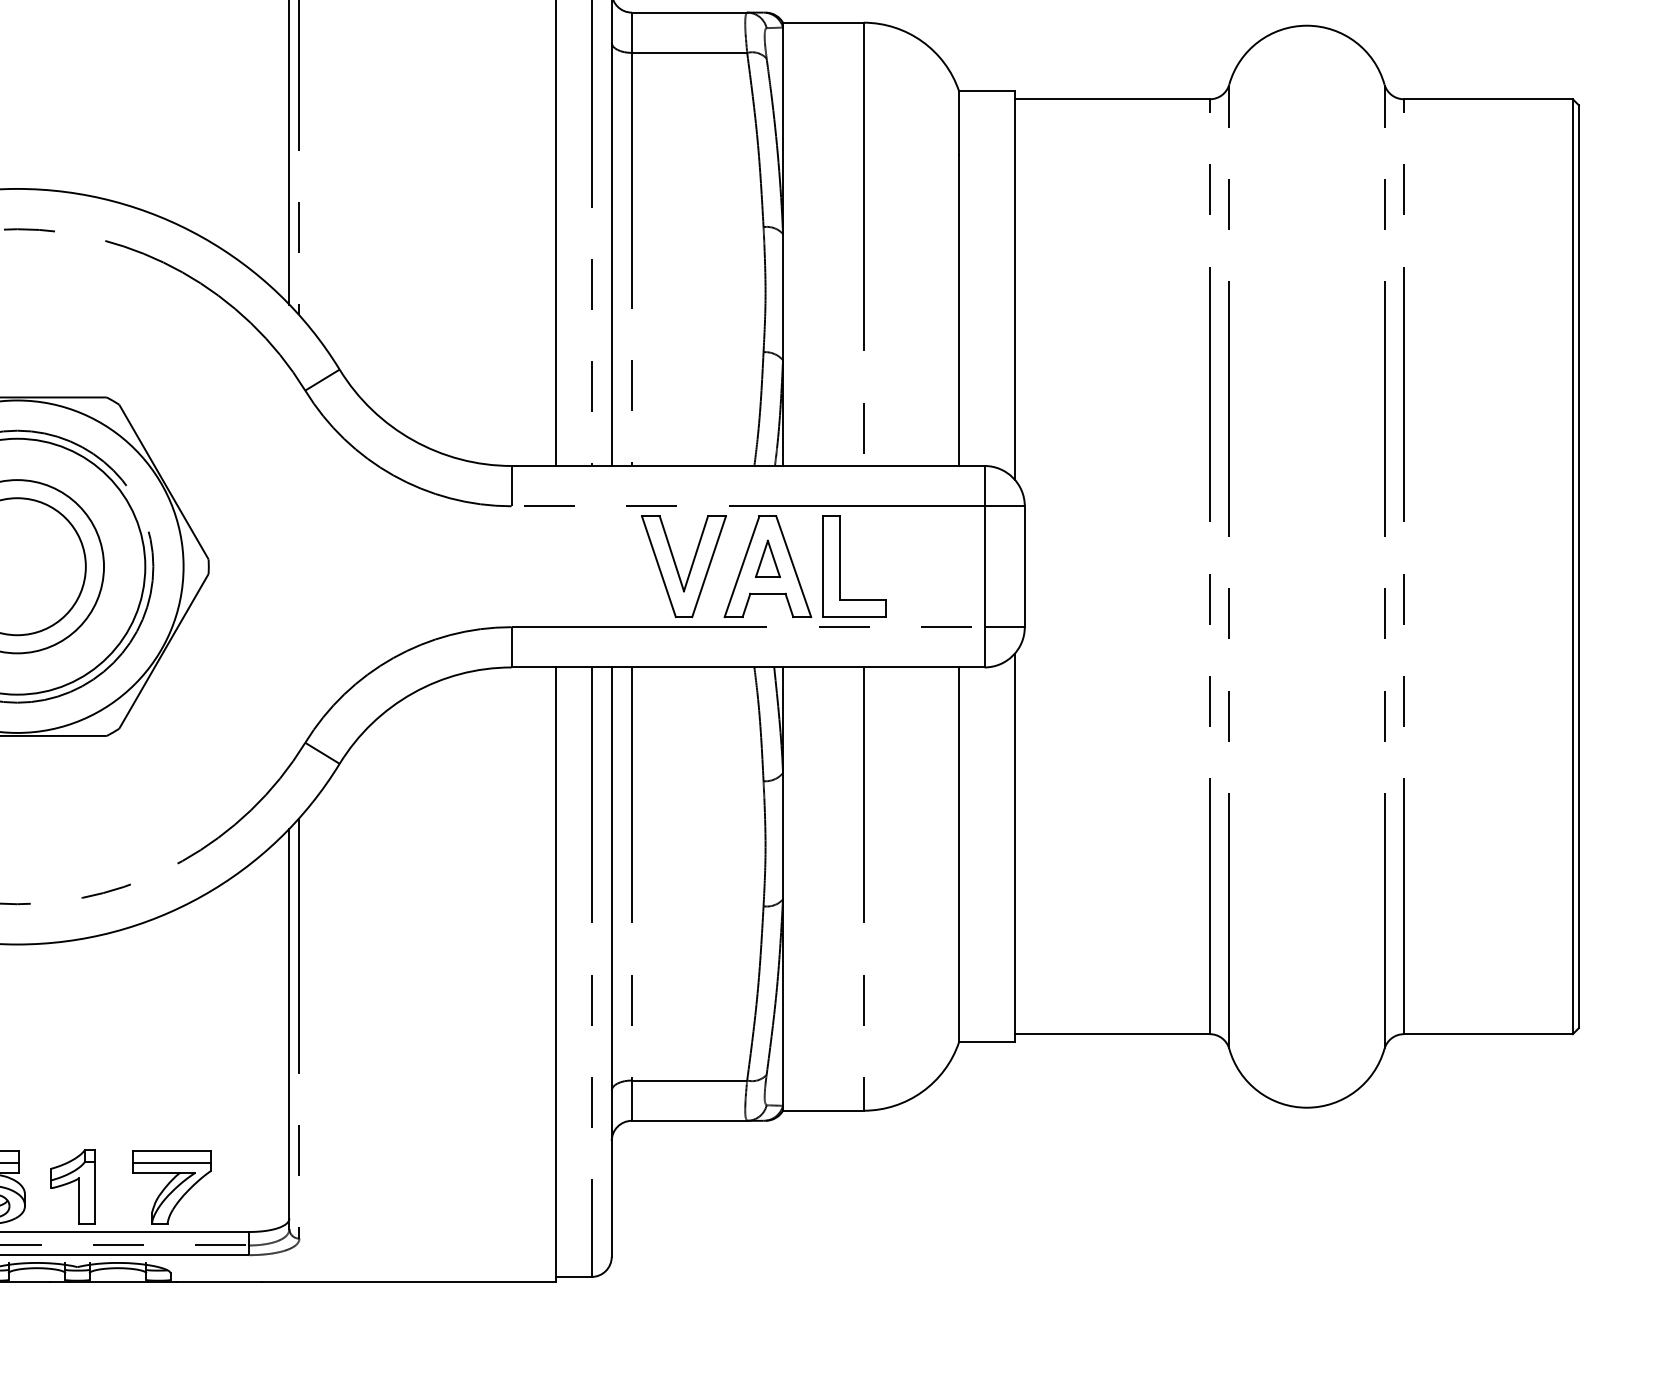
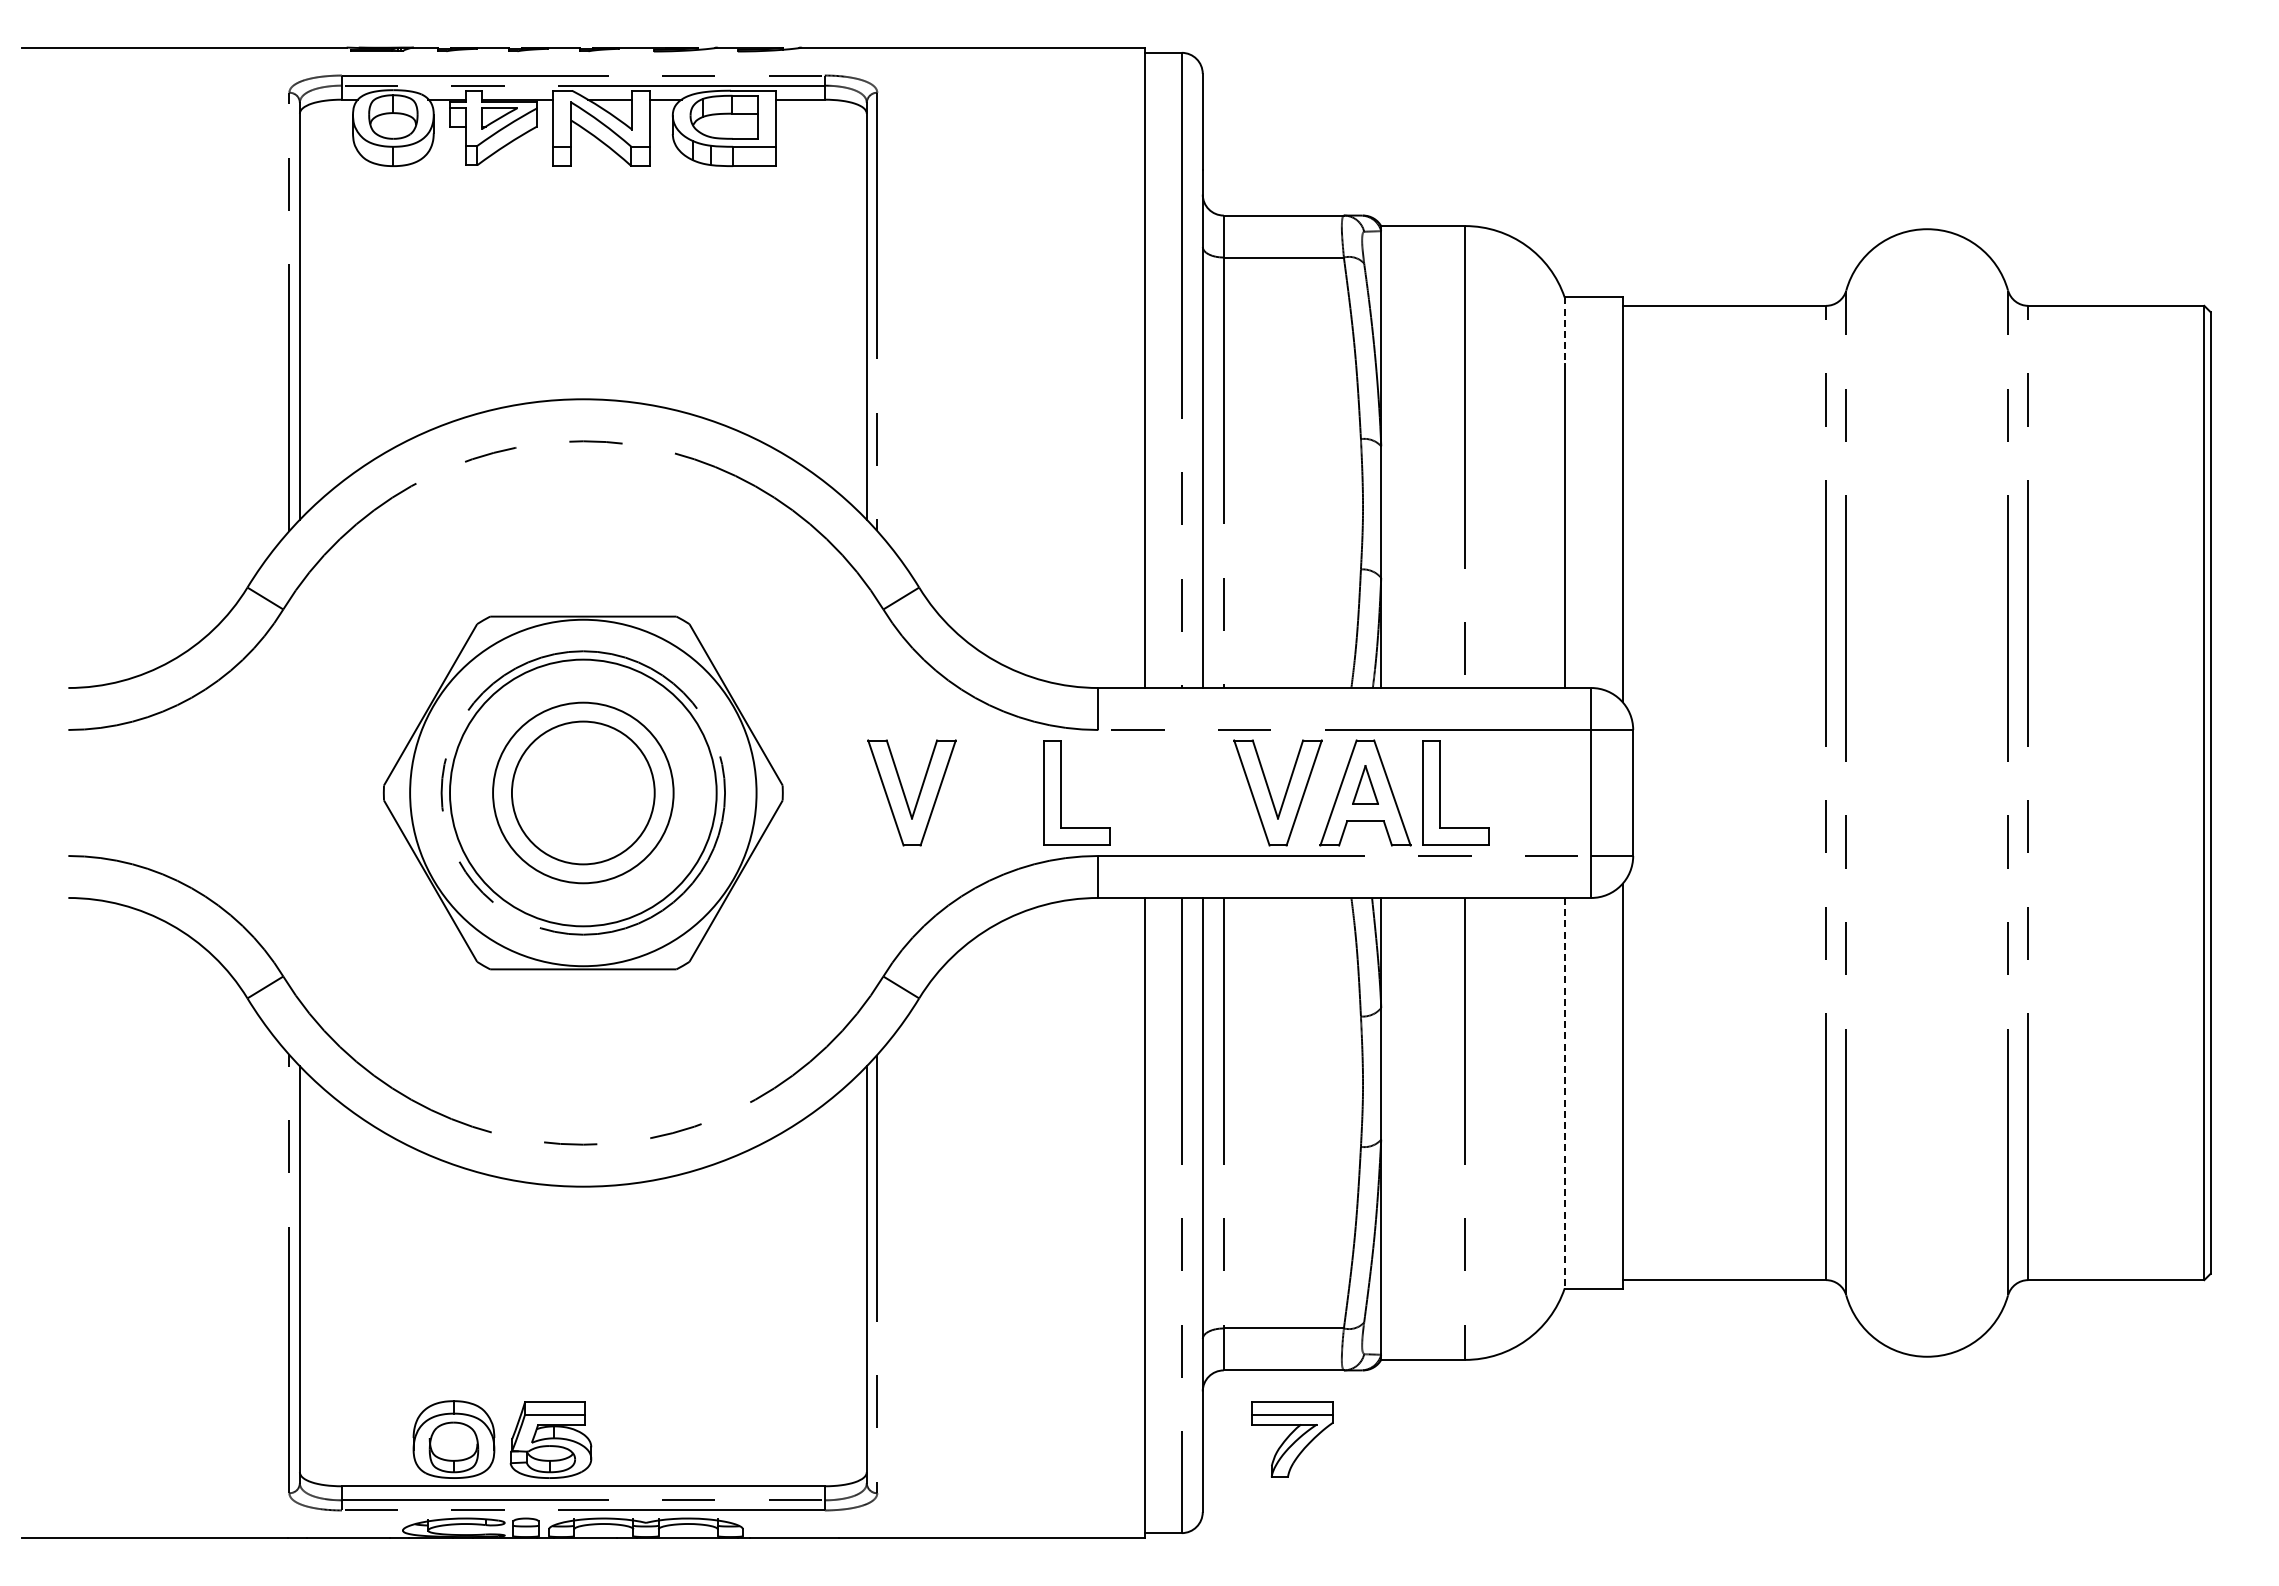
line: (958, 123) -> (1564, 331), solid -> dashed
part: (476, 566) -> (1061, 792), added
part: (326, 568) -> (905, 794), added
line: (958, 855) -> (1564, 1093), solid -> dashed
part: (73, 1186) -> (641, 1438), removed
part: (172, 1187) -> (1292, 1439), moved

